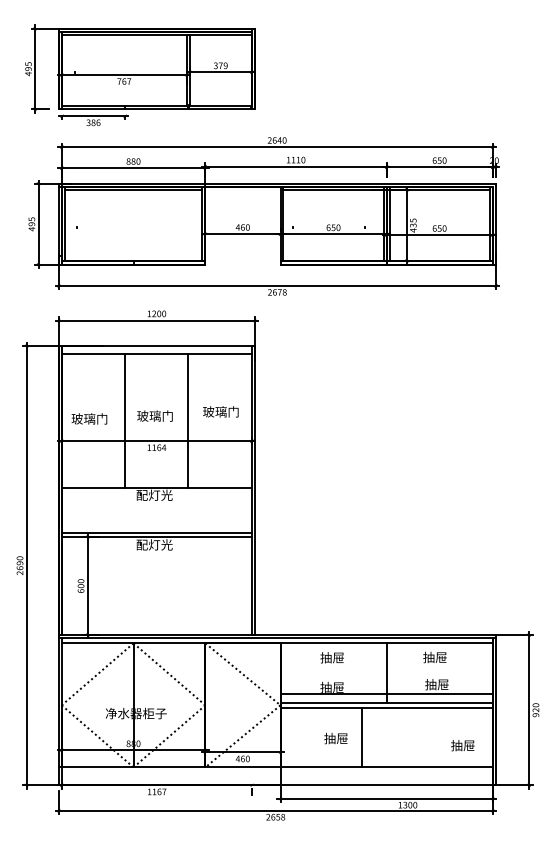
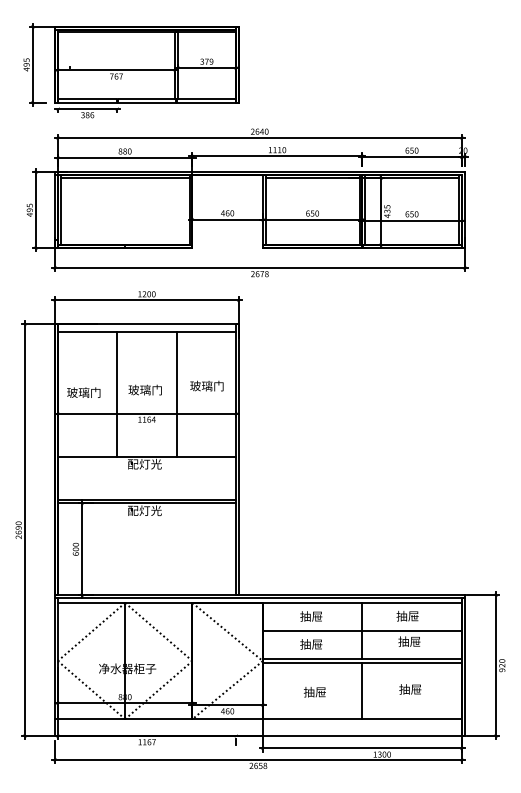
line: (386, 694) -> (362, 631), moved
line: (361, 737) -> (362, 691), moved
text: (462, 745) -> (409, 689), moved

